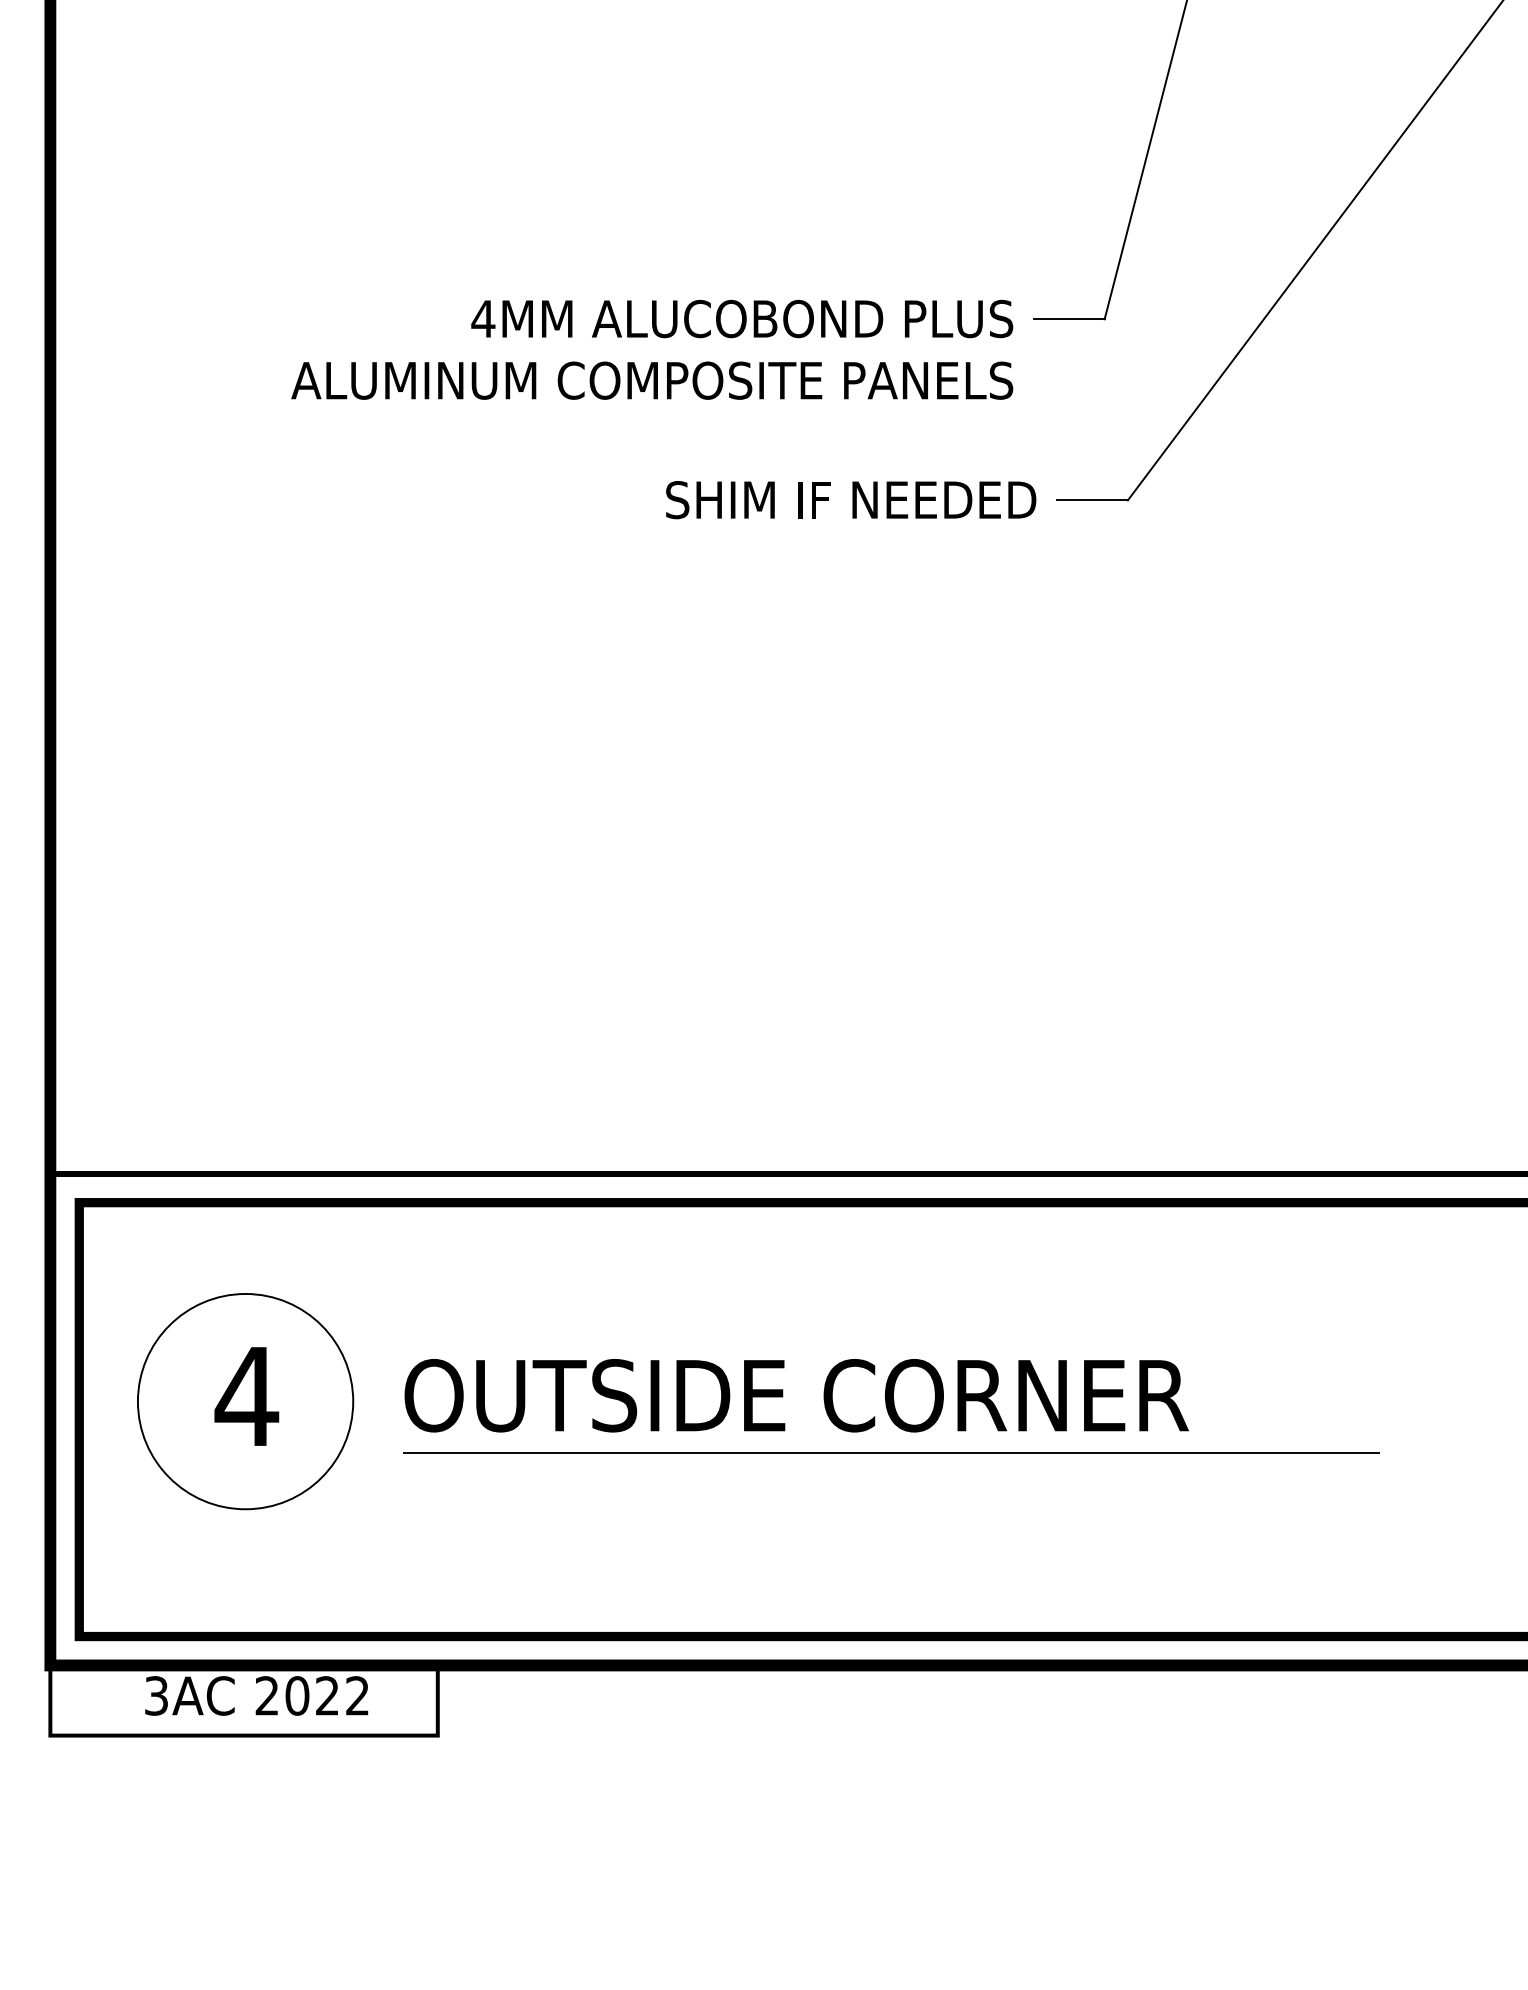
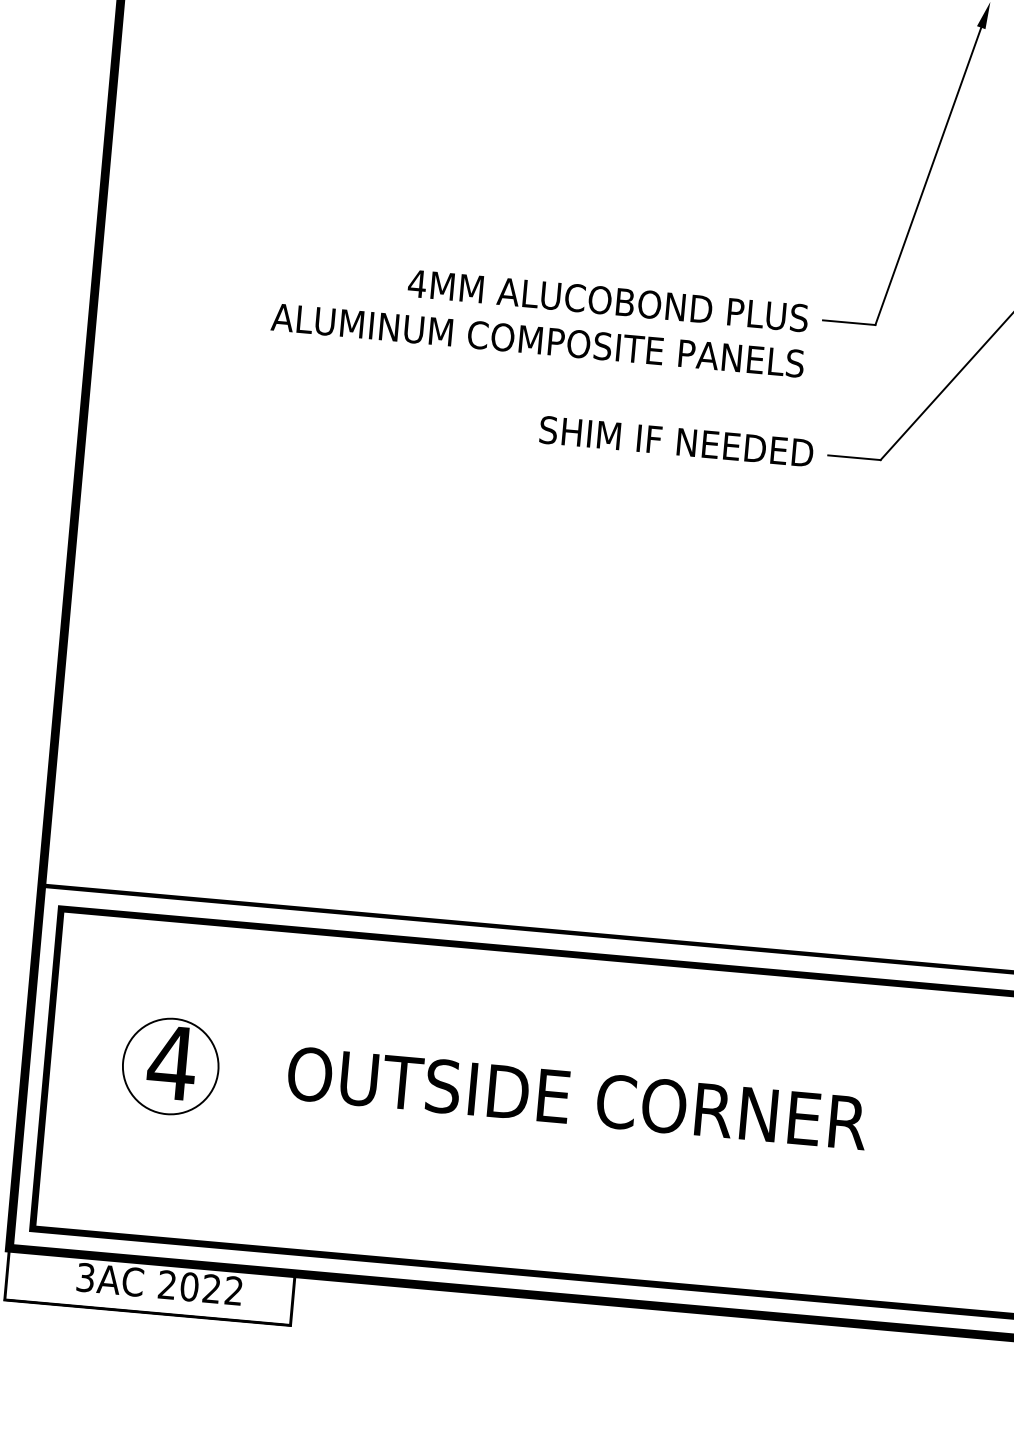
circle: (245, 1401) -> (170, 1066), size x0.6
line: (891, 1453) -> (643, 1147), removed

